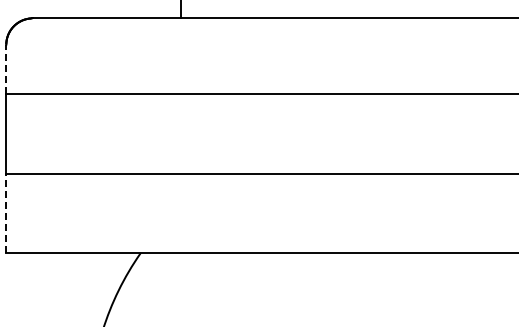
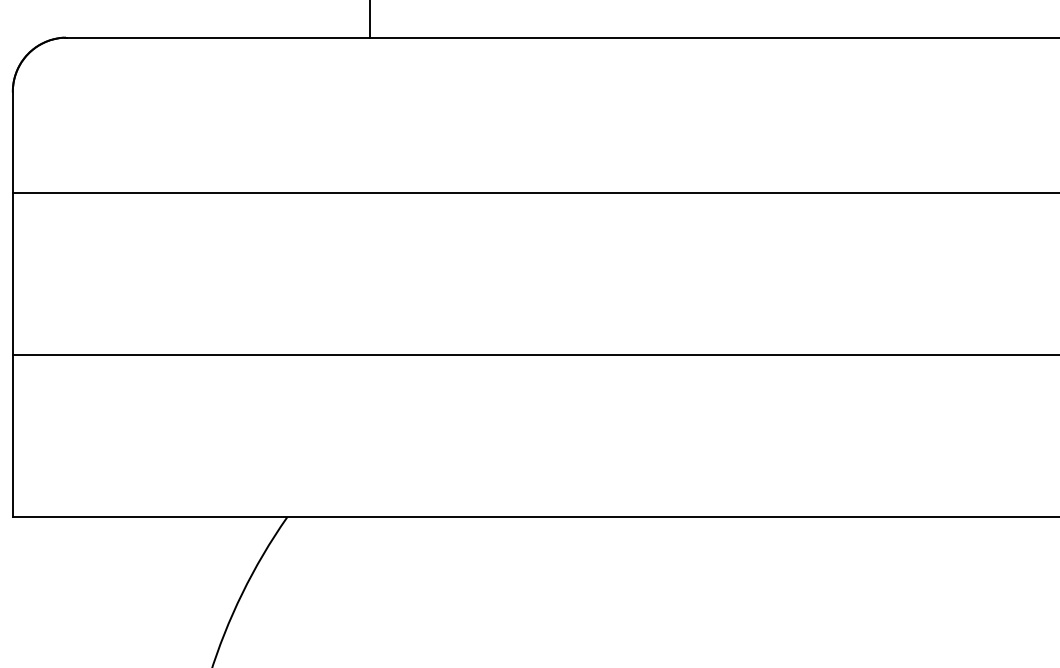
line: (6, 69) -> (13, 142), dashed -> solid
line: (6, 213) -> (13, 436), dashed -> solid

